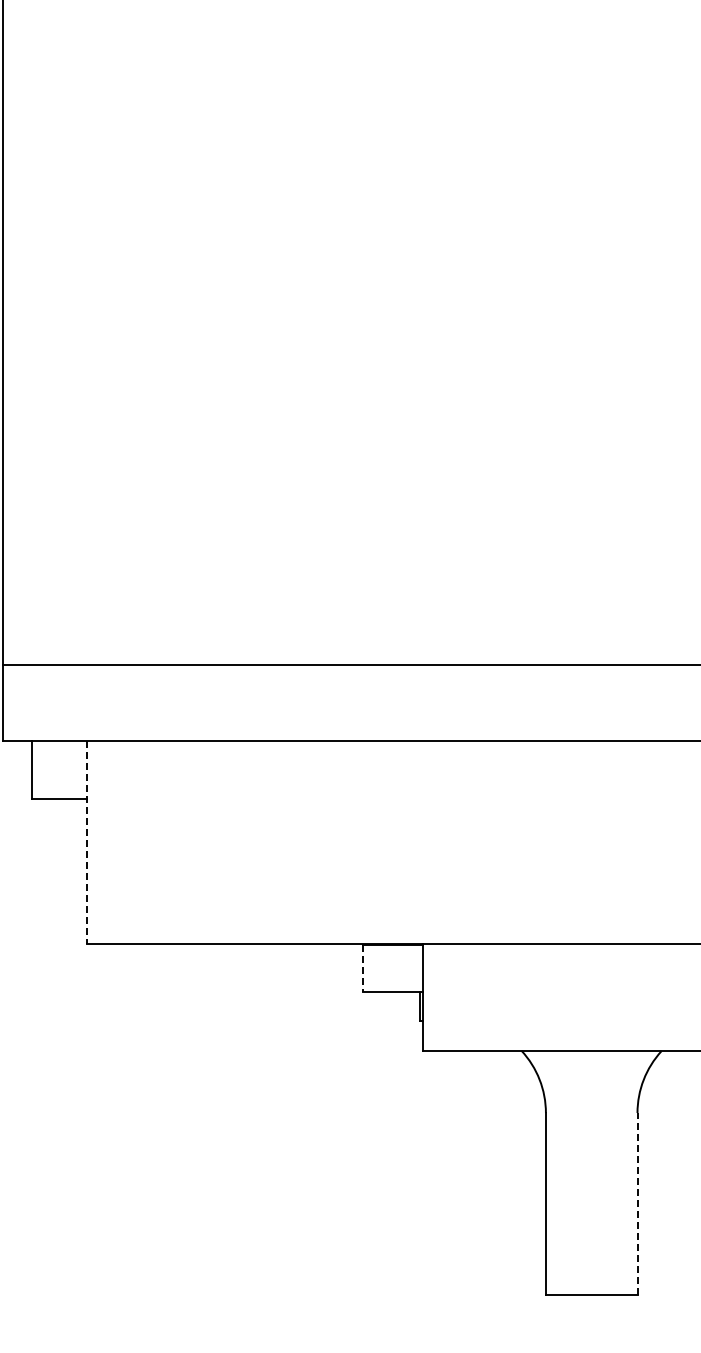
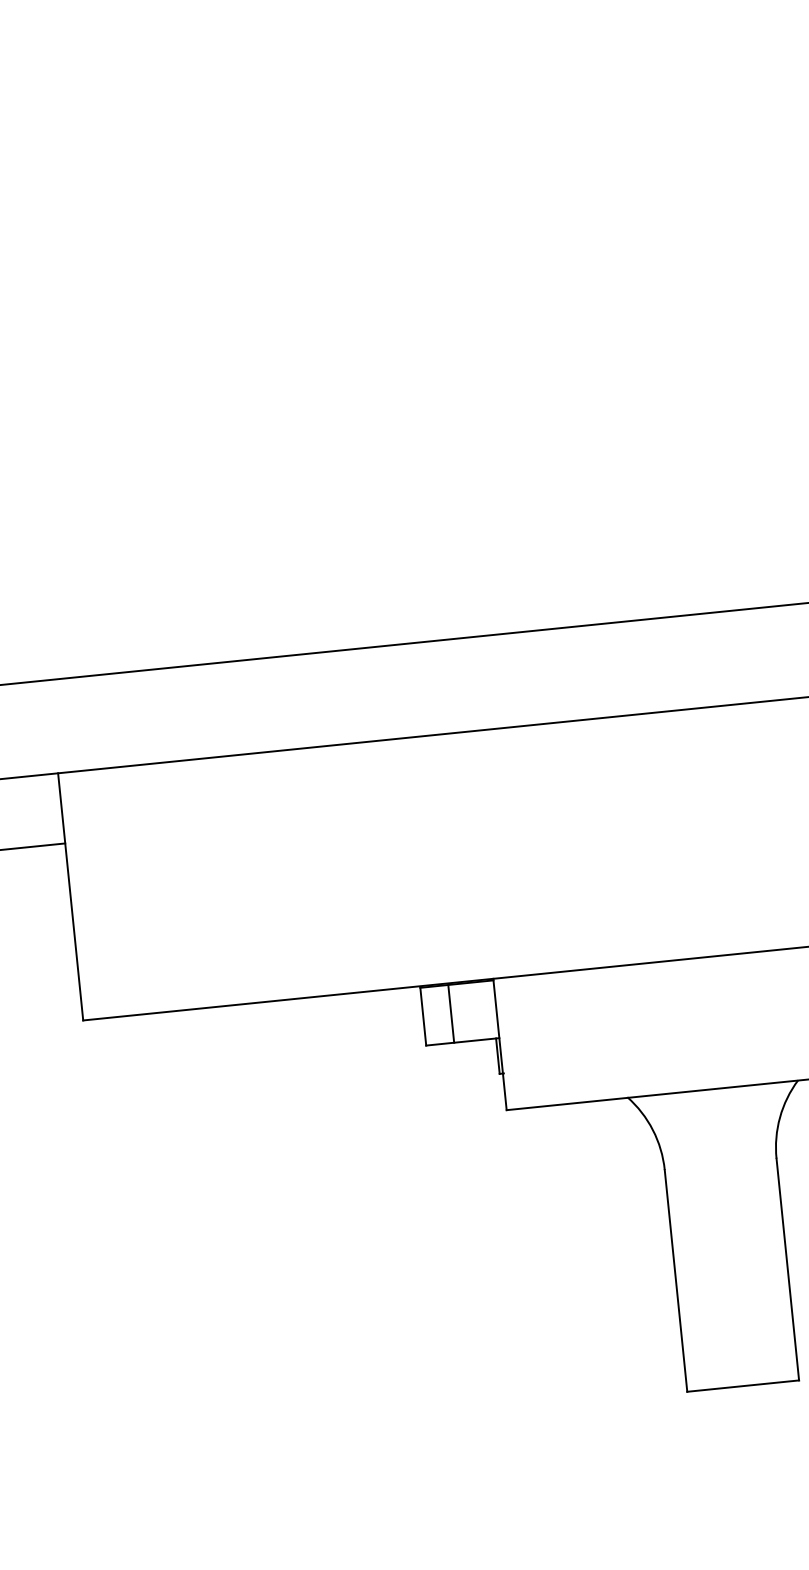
line: (86, 843) -> (70, 898), dashed -> solid
line: (362, 968) -> (422, 1016), dashed -> solid
line: (385, 968) -> (450, 1013), added
line: (637, 1203) -> (787, 1269), dashed -> solid

